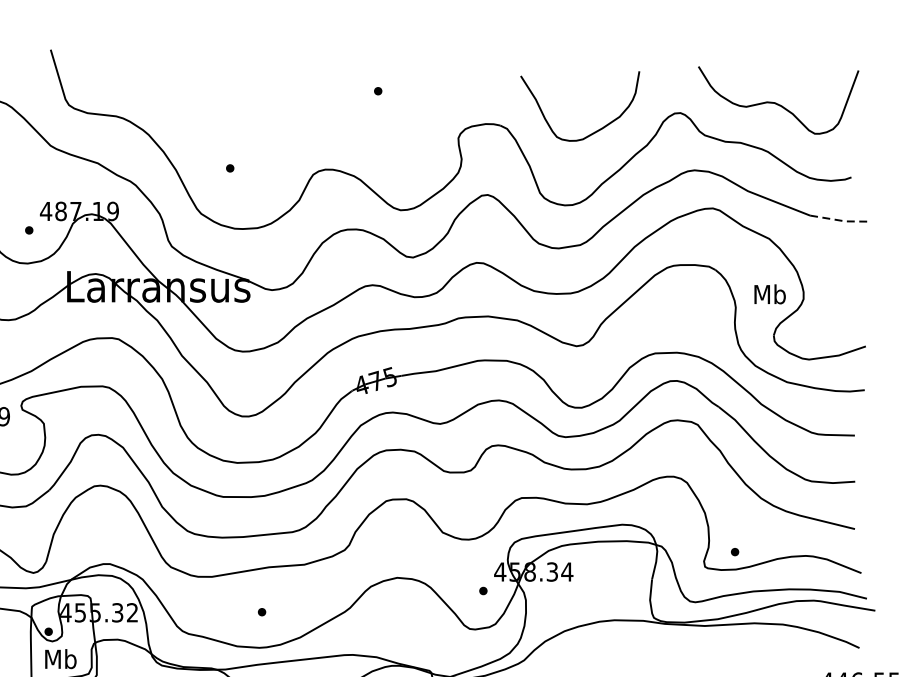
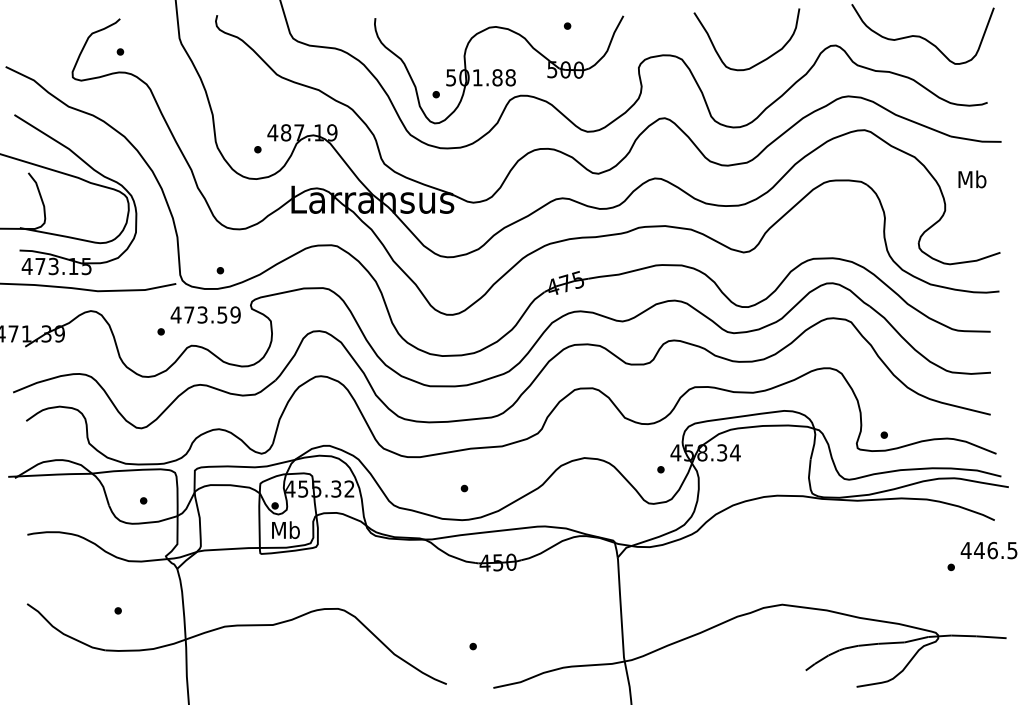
part: (301, 140) -> (499, 69), added
line: (840, 220) -> (977, 140), dashed -> solid
text: (770, 294) -> (972, 179), moved

